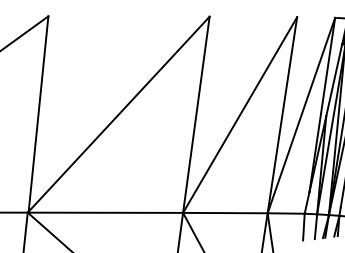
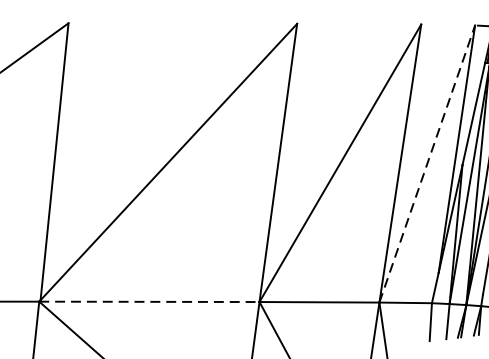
line: (301, 115) -> (427, 163), solid -> dashed
line: (105, 212) -> (149, 301), solid -> dashed

